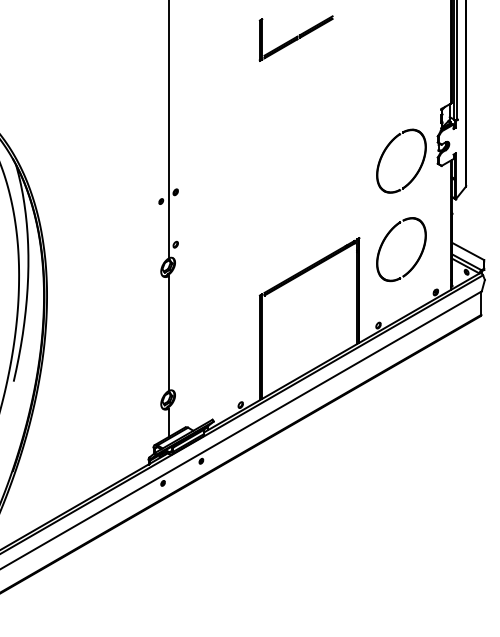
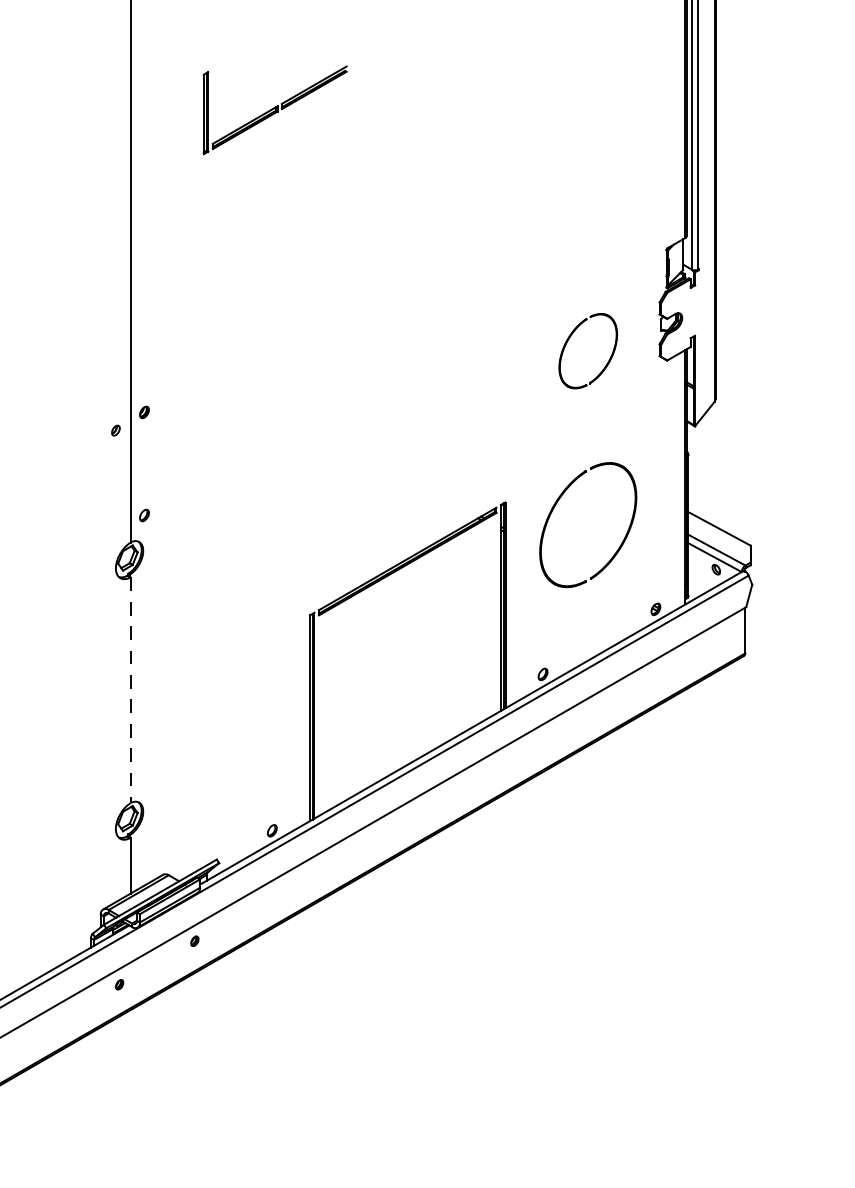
part: (295, 38) -> (273, 110), moved
part: (401, 160) -> (588, 349), size x0.6
line: (168, 334) -> (130, 691), solid -> dashed

